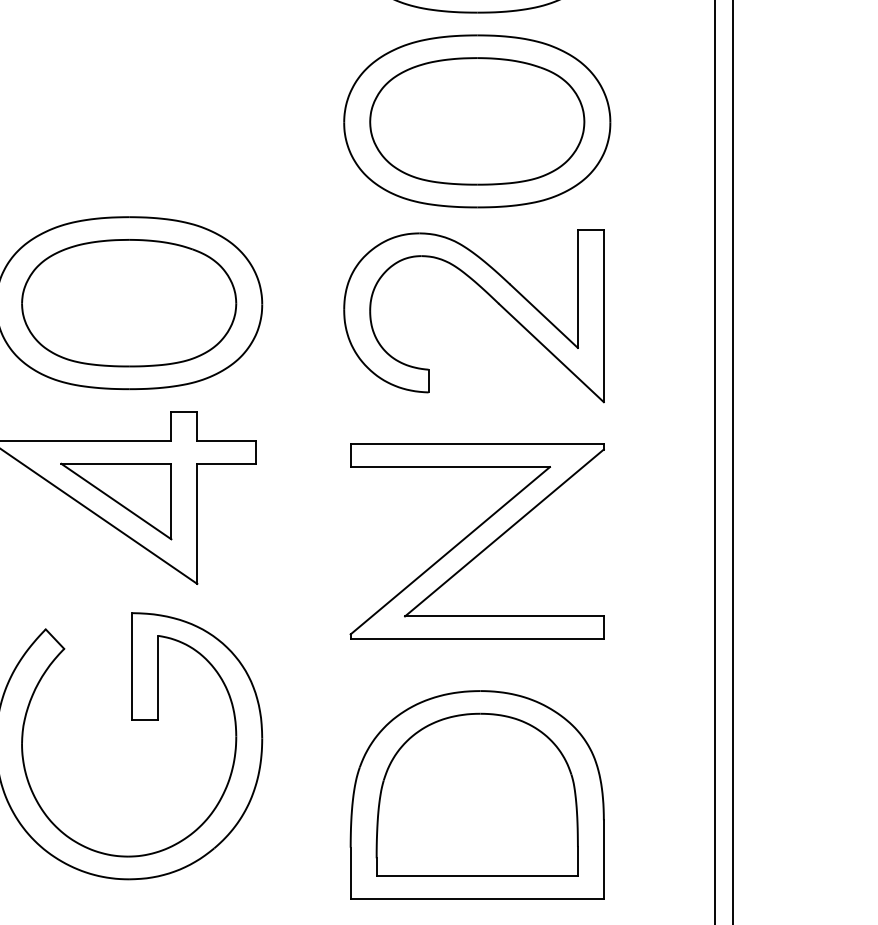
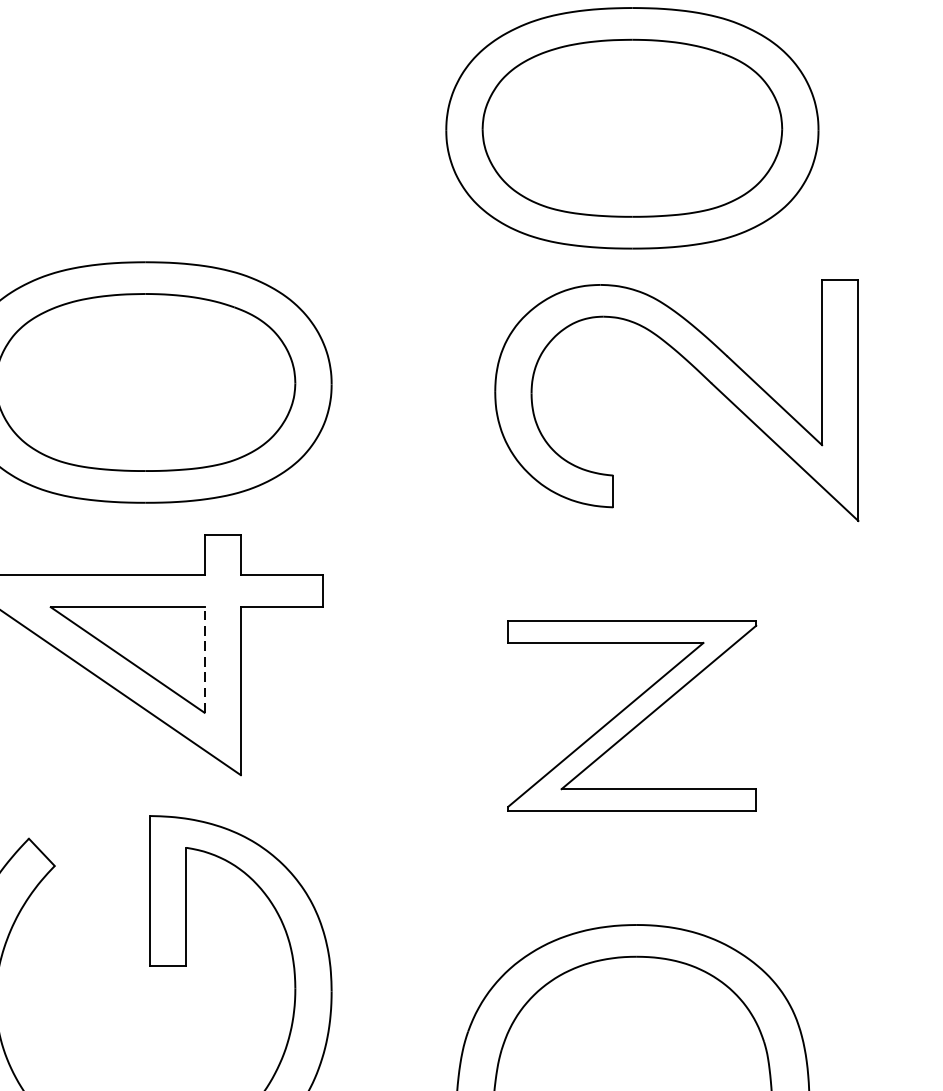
part: (491, 298) -> (701, 375), moved
line: (171, 501) -> (204, 659), solid -> dashed
part: (476, 541) -> (631, 715), size x0.7

